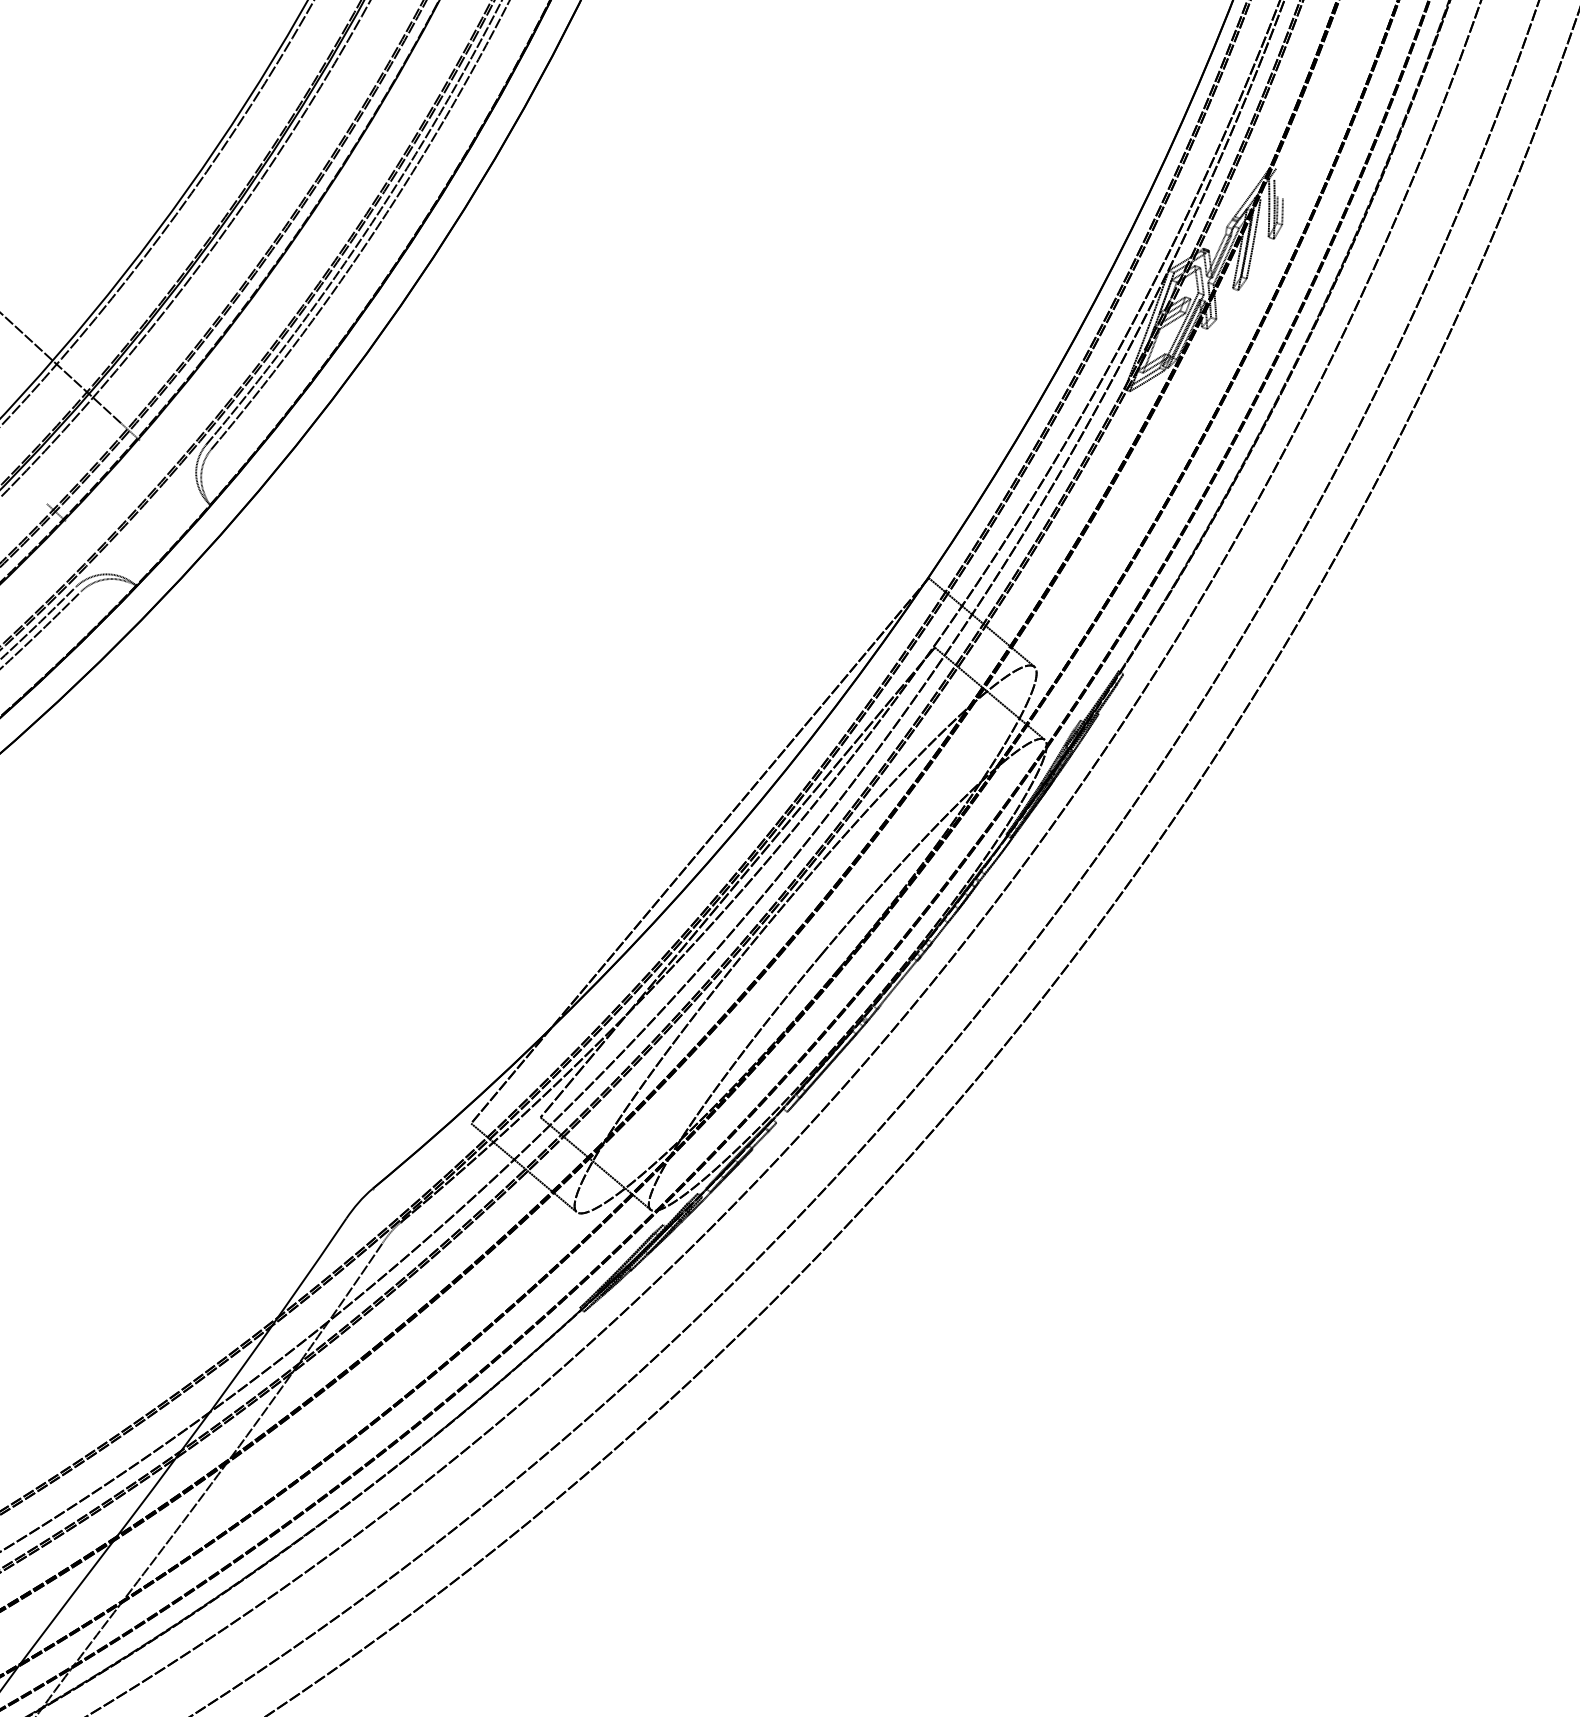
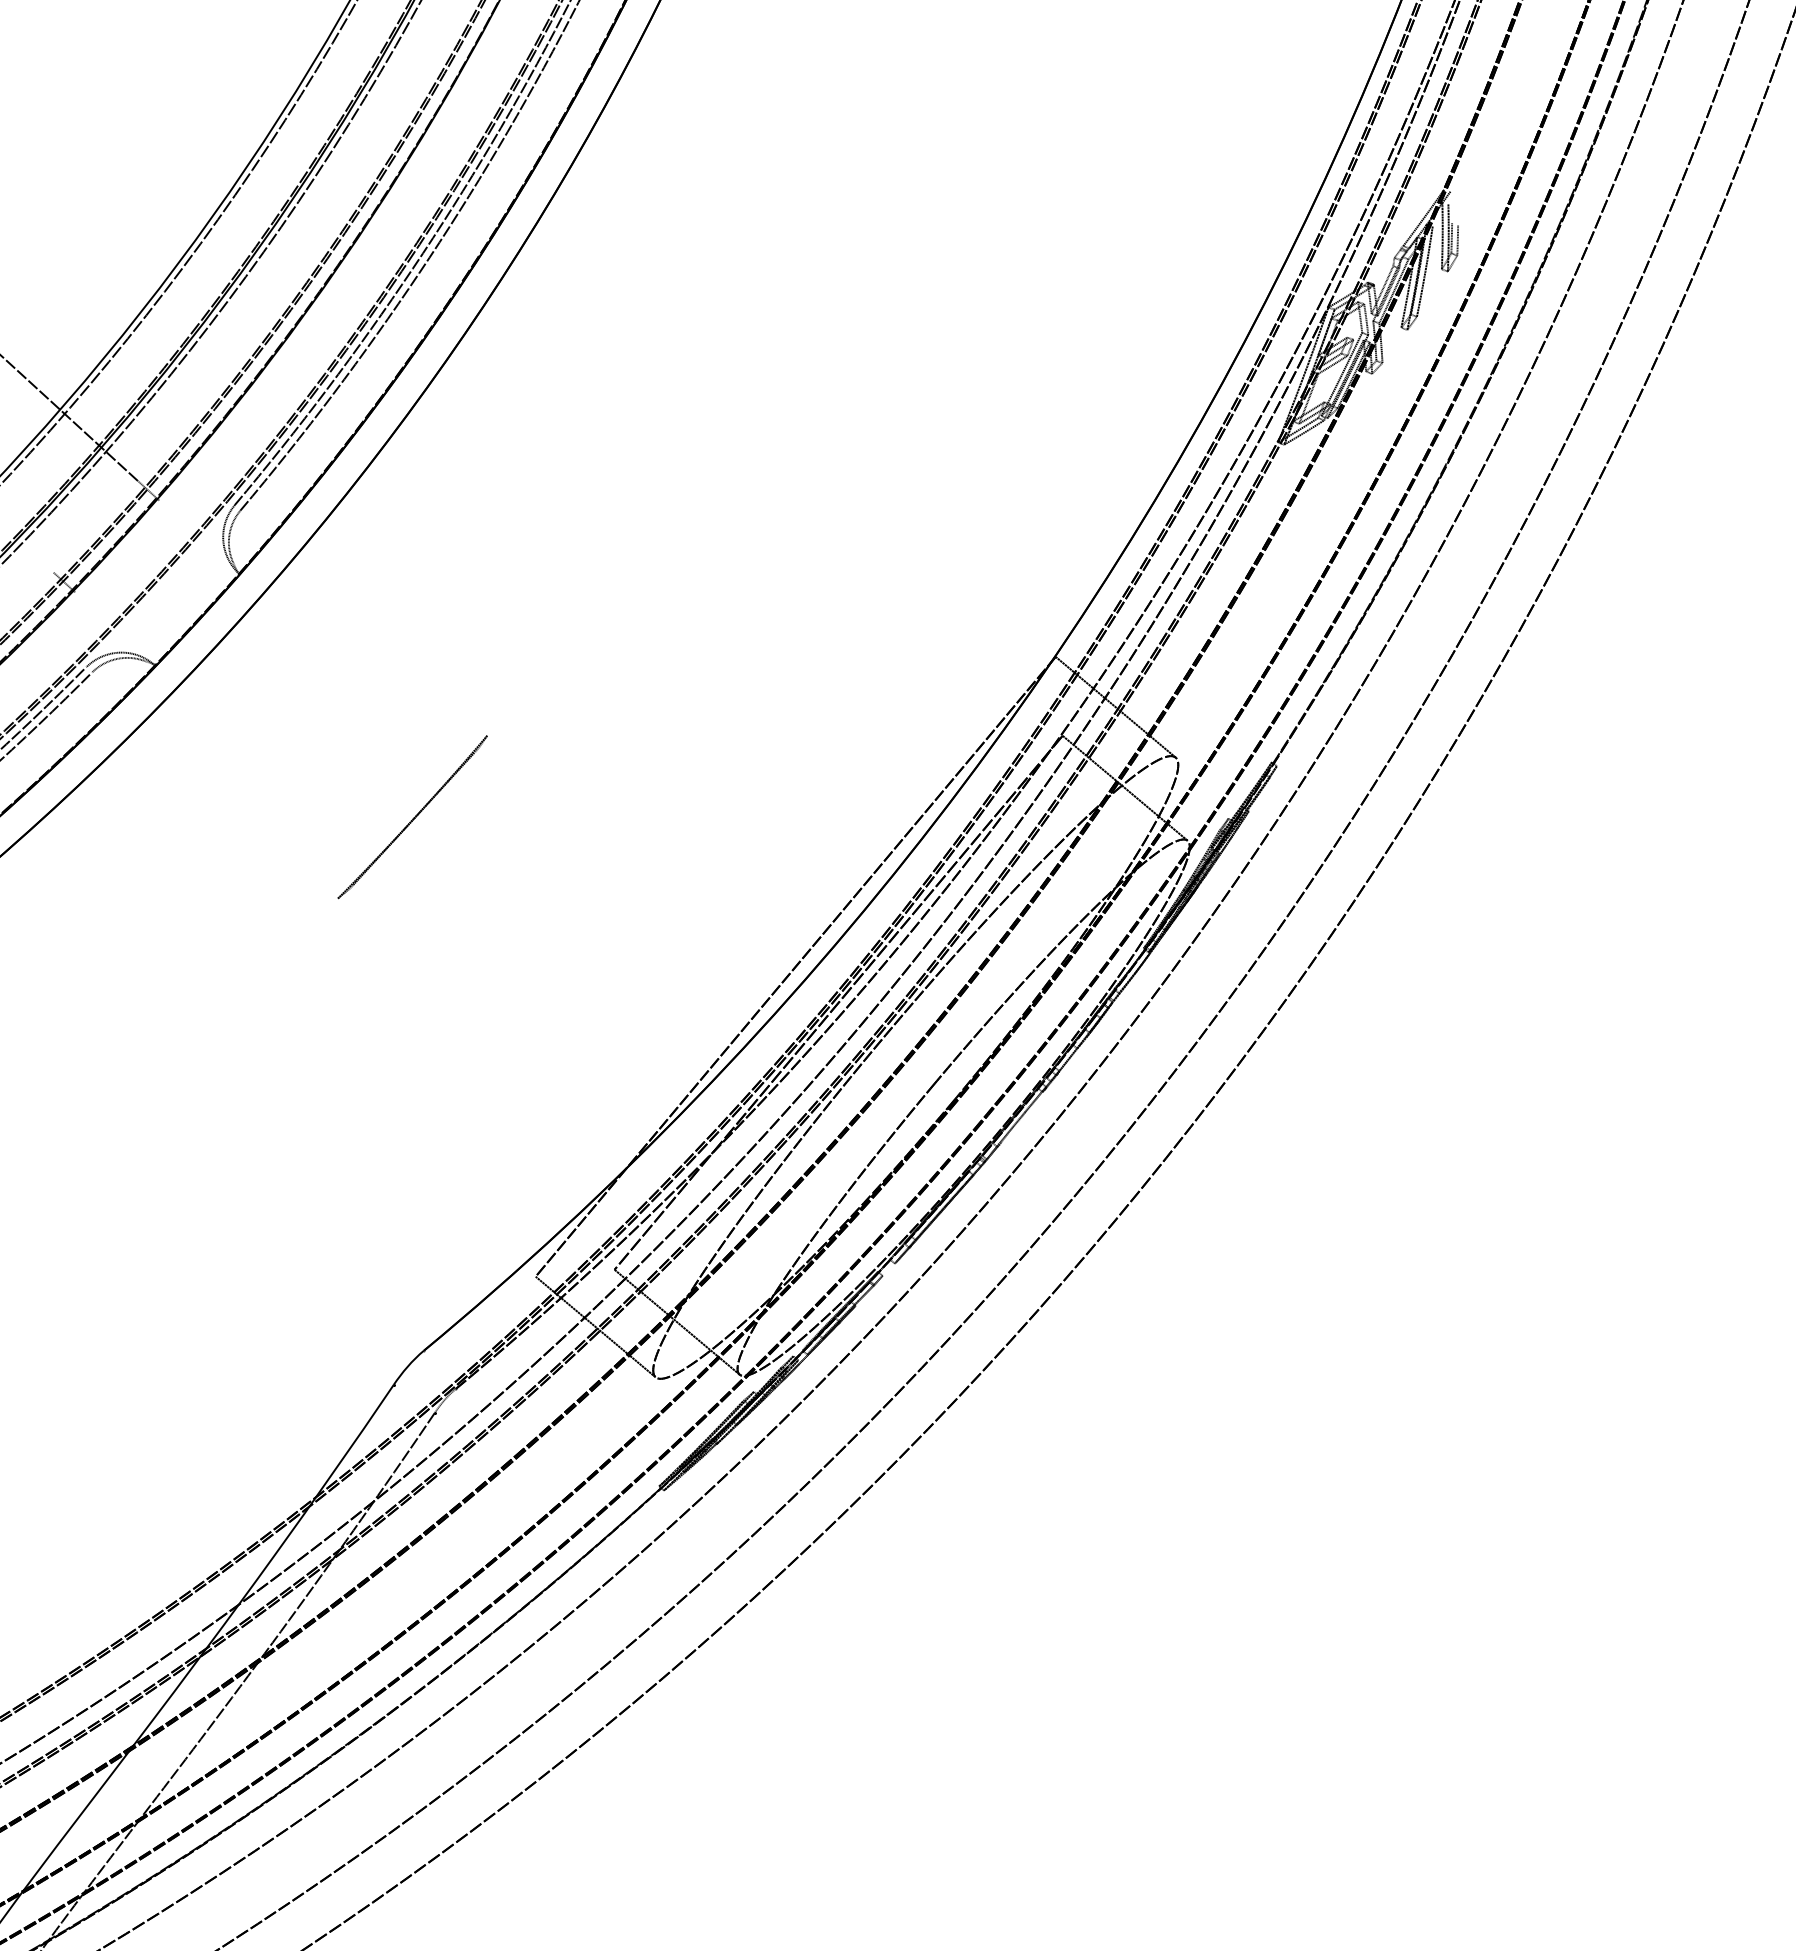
part: (362, 719) -> (412, 817), added

